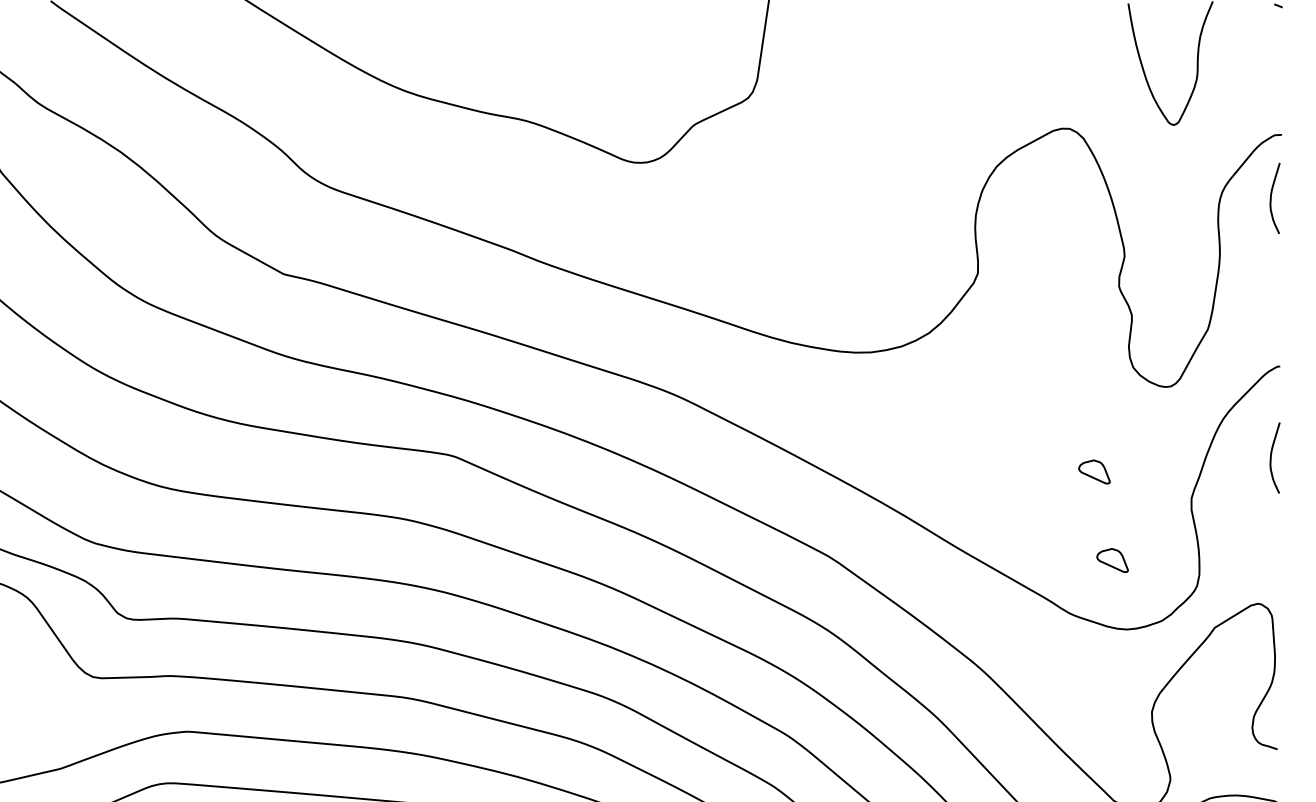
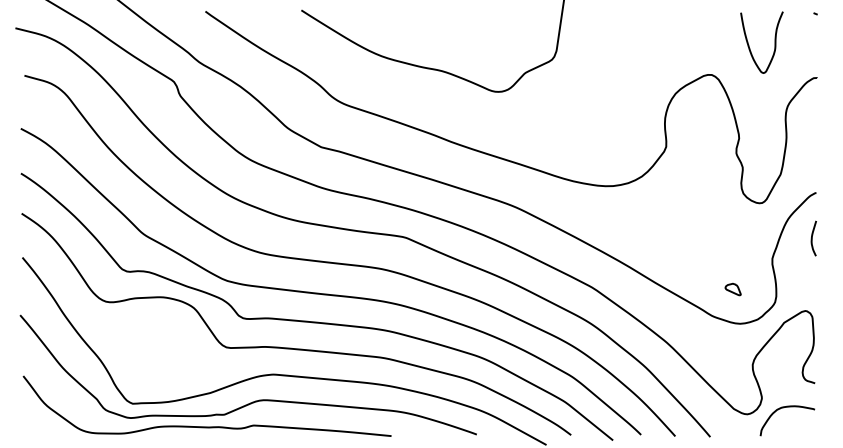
curve: (1272, 198) -> (812, 109), removed
part: (1093, 471) -> (723, 245), removed

